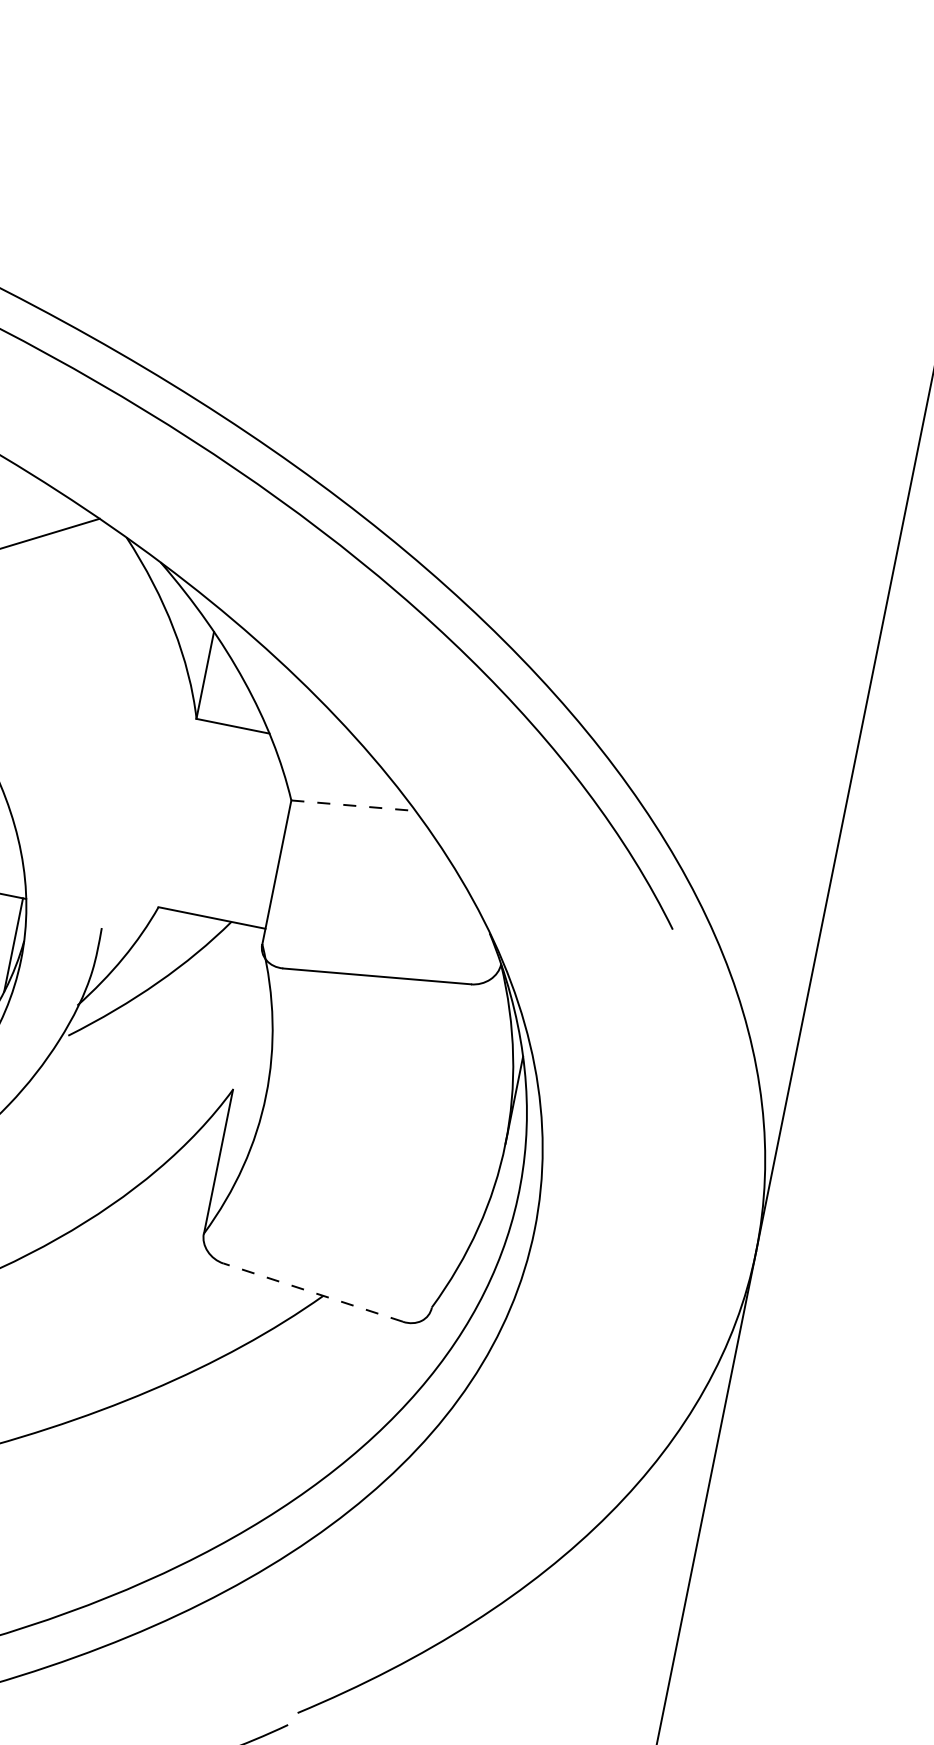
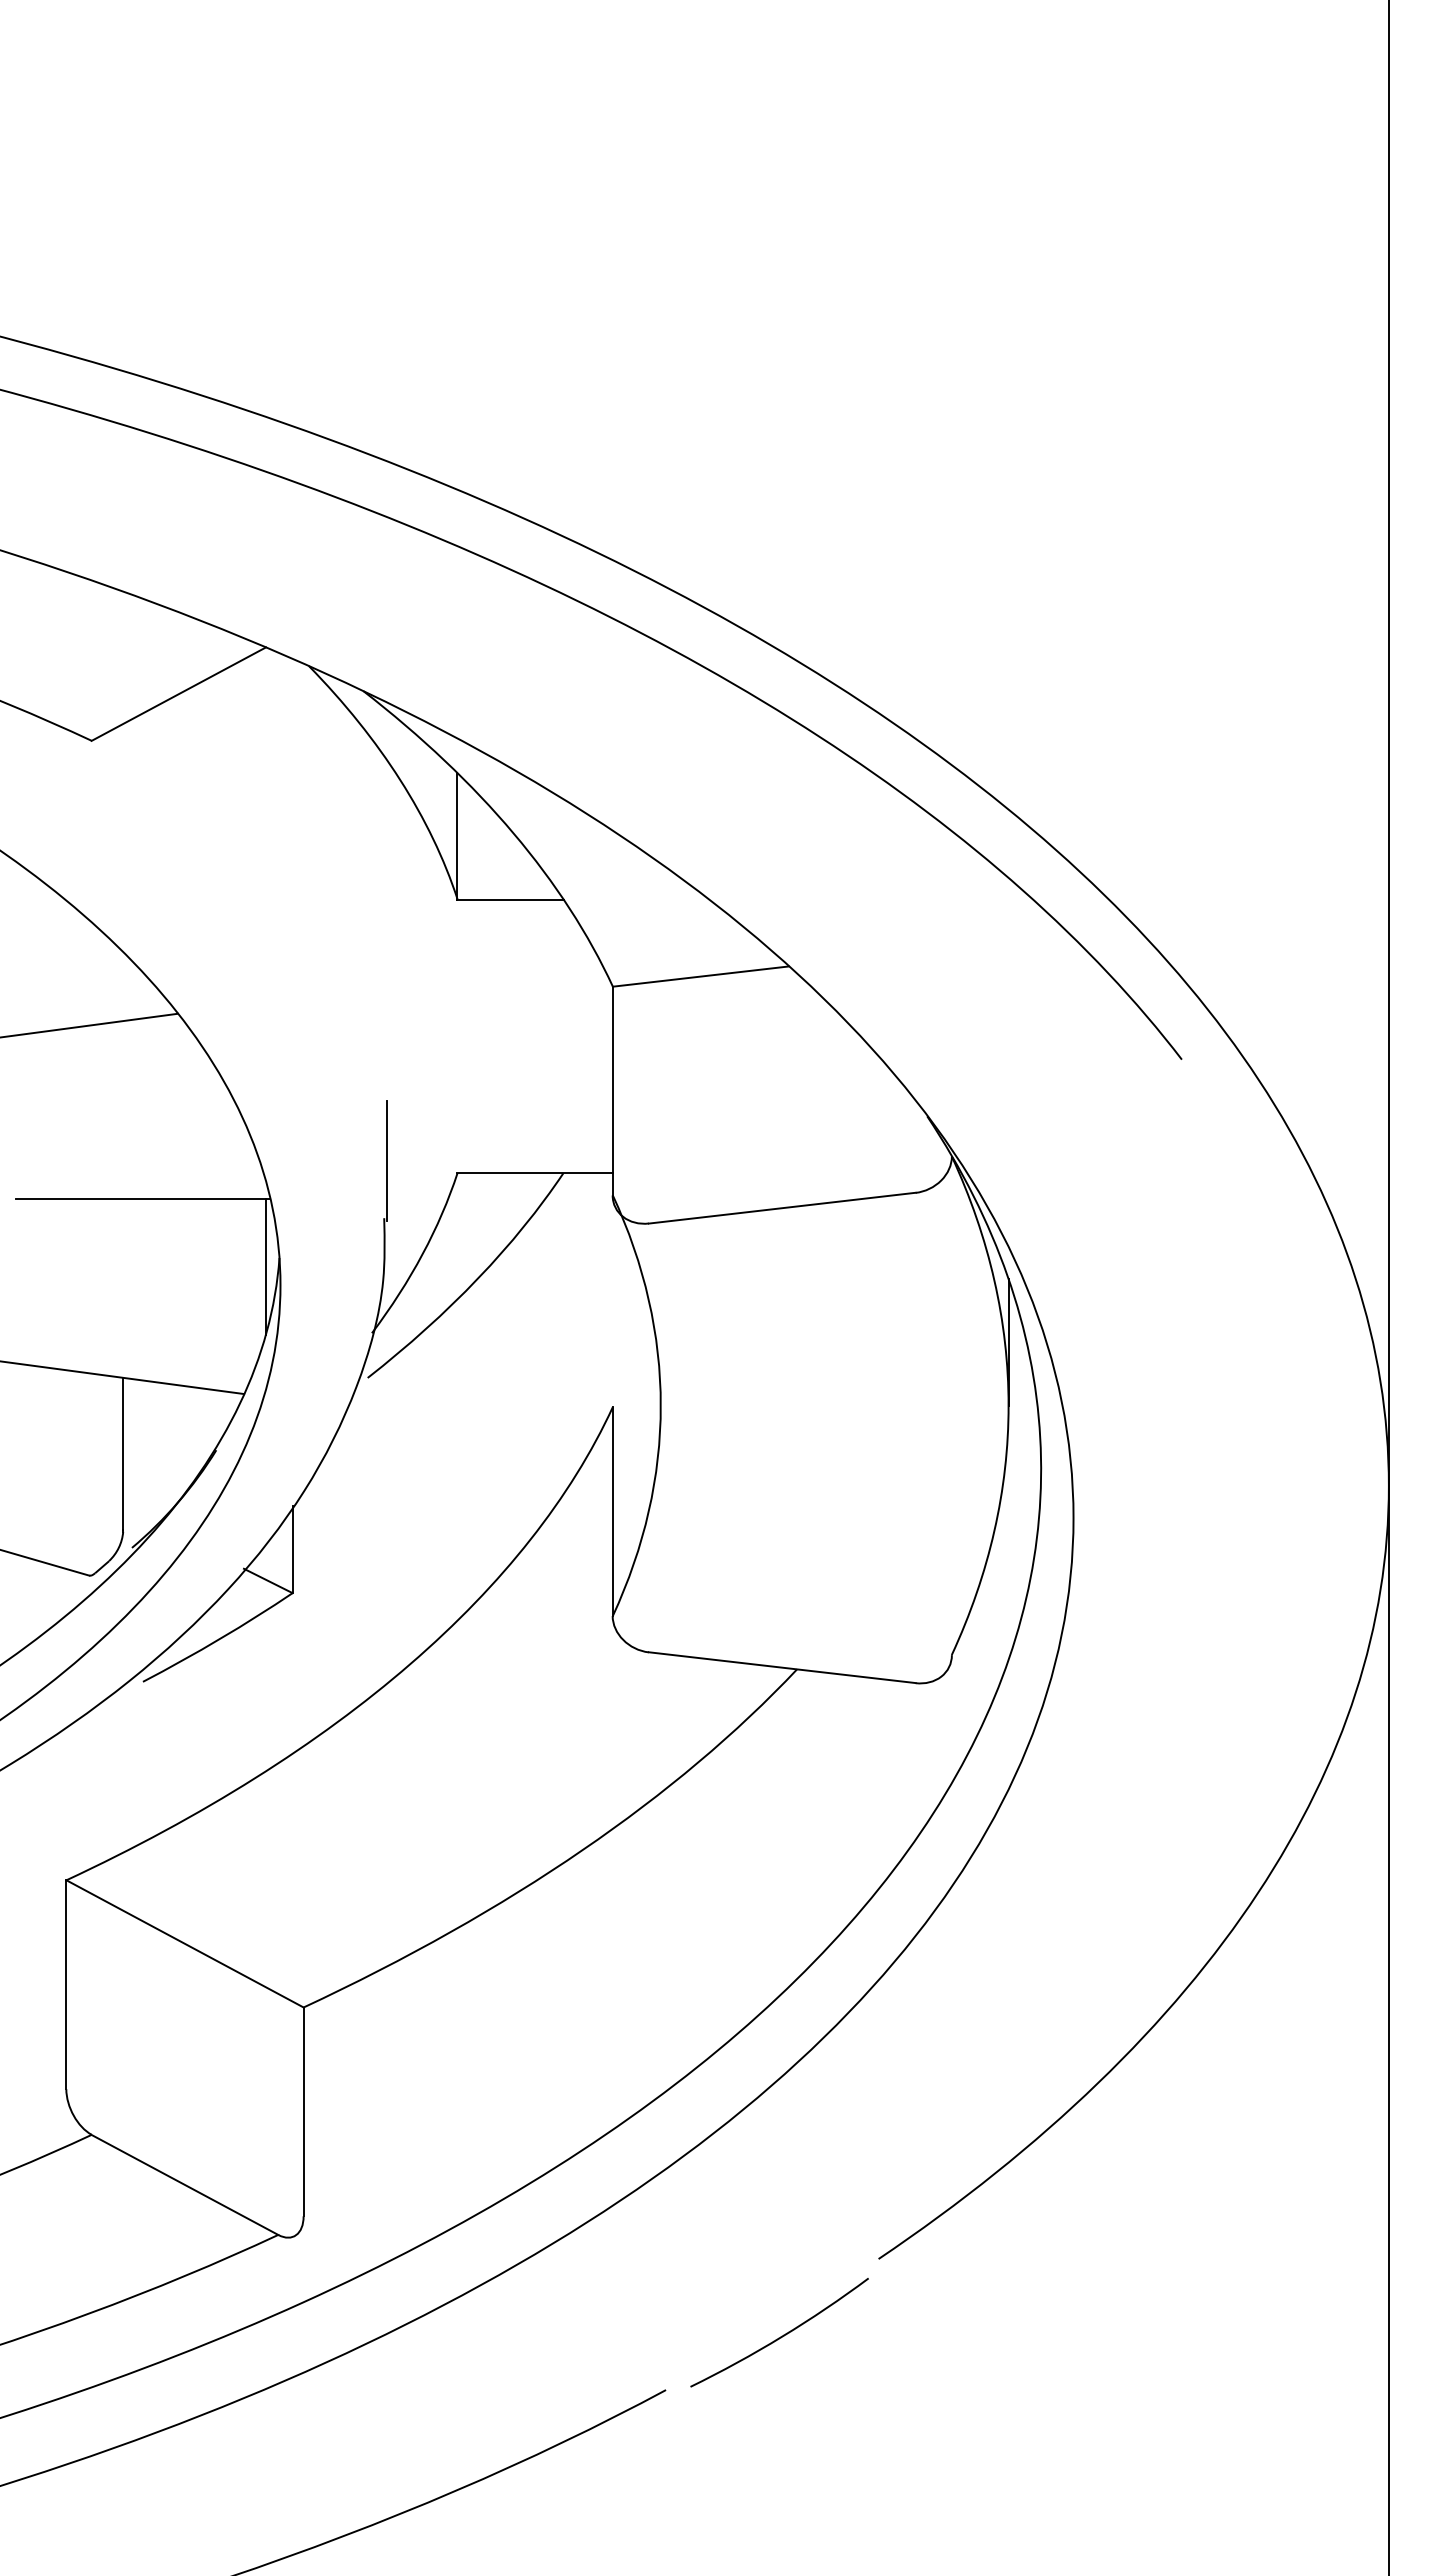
line: (353, 805) -> (700, 976), dashed -> solid
line: (112, 888) -> (387, 1160), added
line: (312, 1292) -> (781, 1667), dashed -> solid

